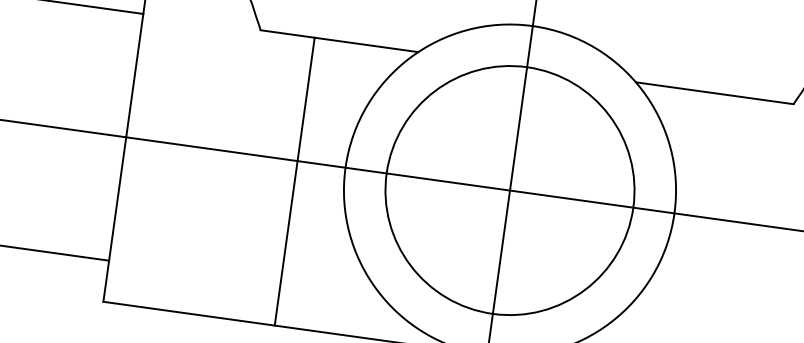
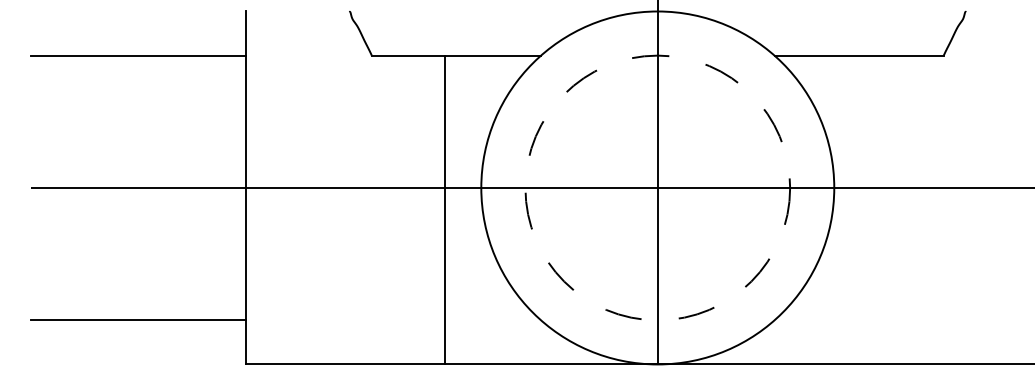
line: (294, 181) -> (444, 209), moved
circle: (509, 190) -> (657, 187), solid -> dashed

